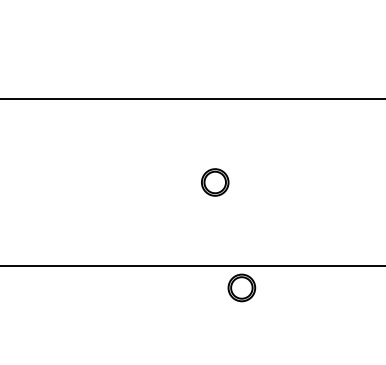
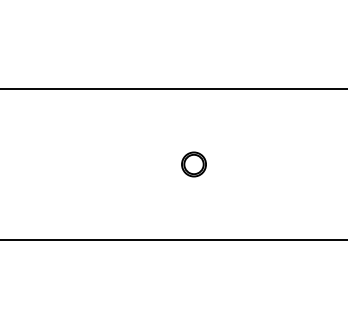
part: (241, 287) -> (217, 259), removed

